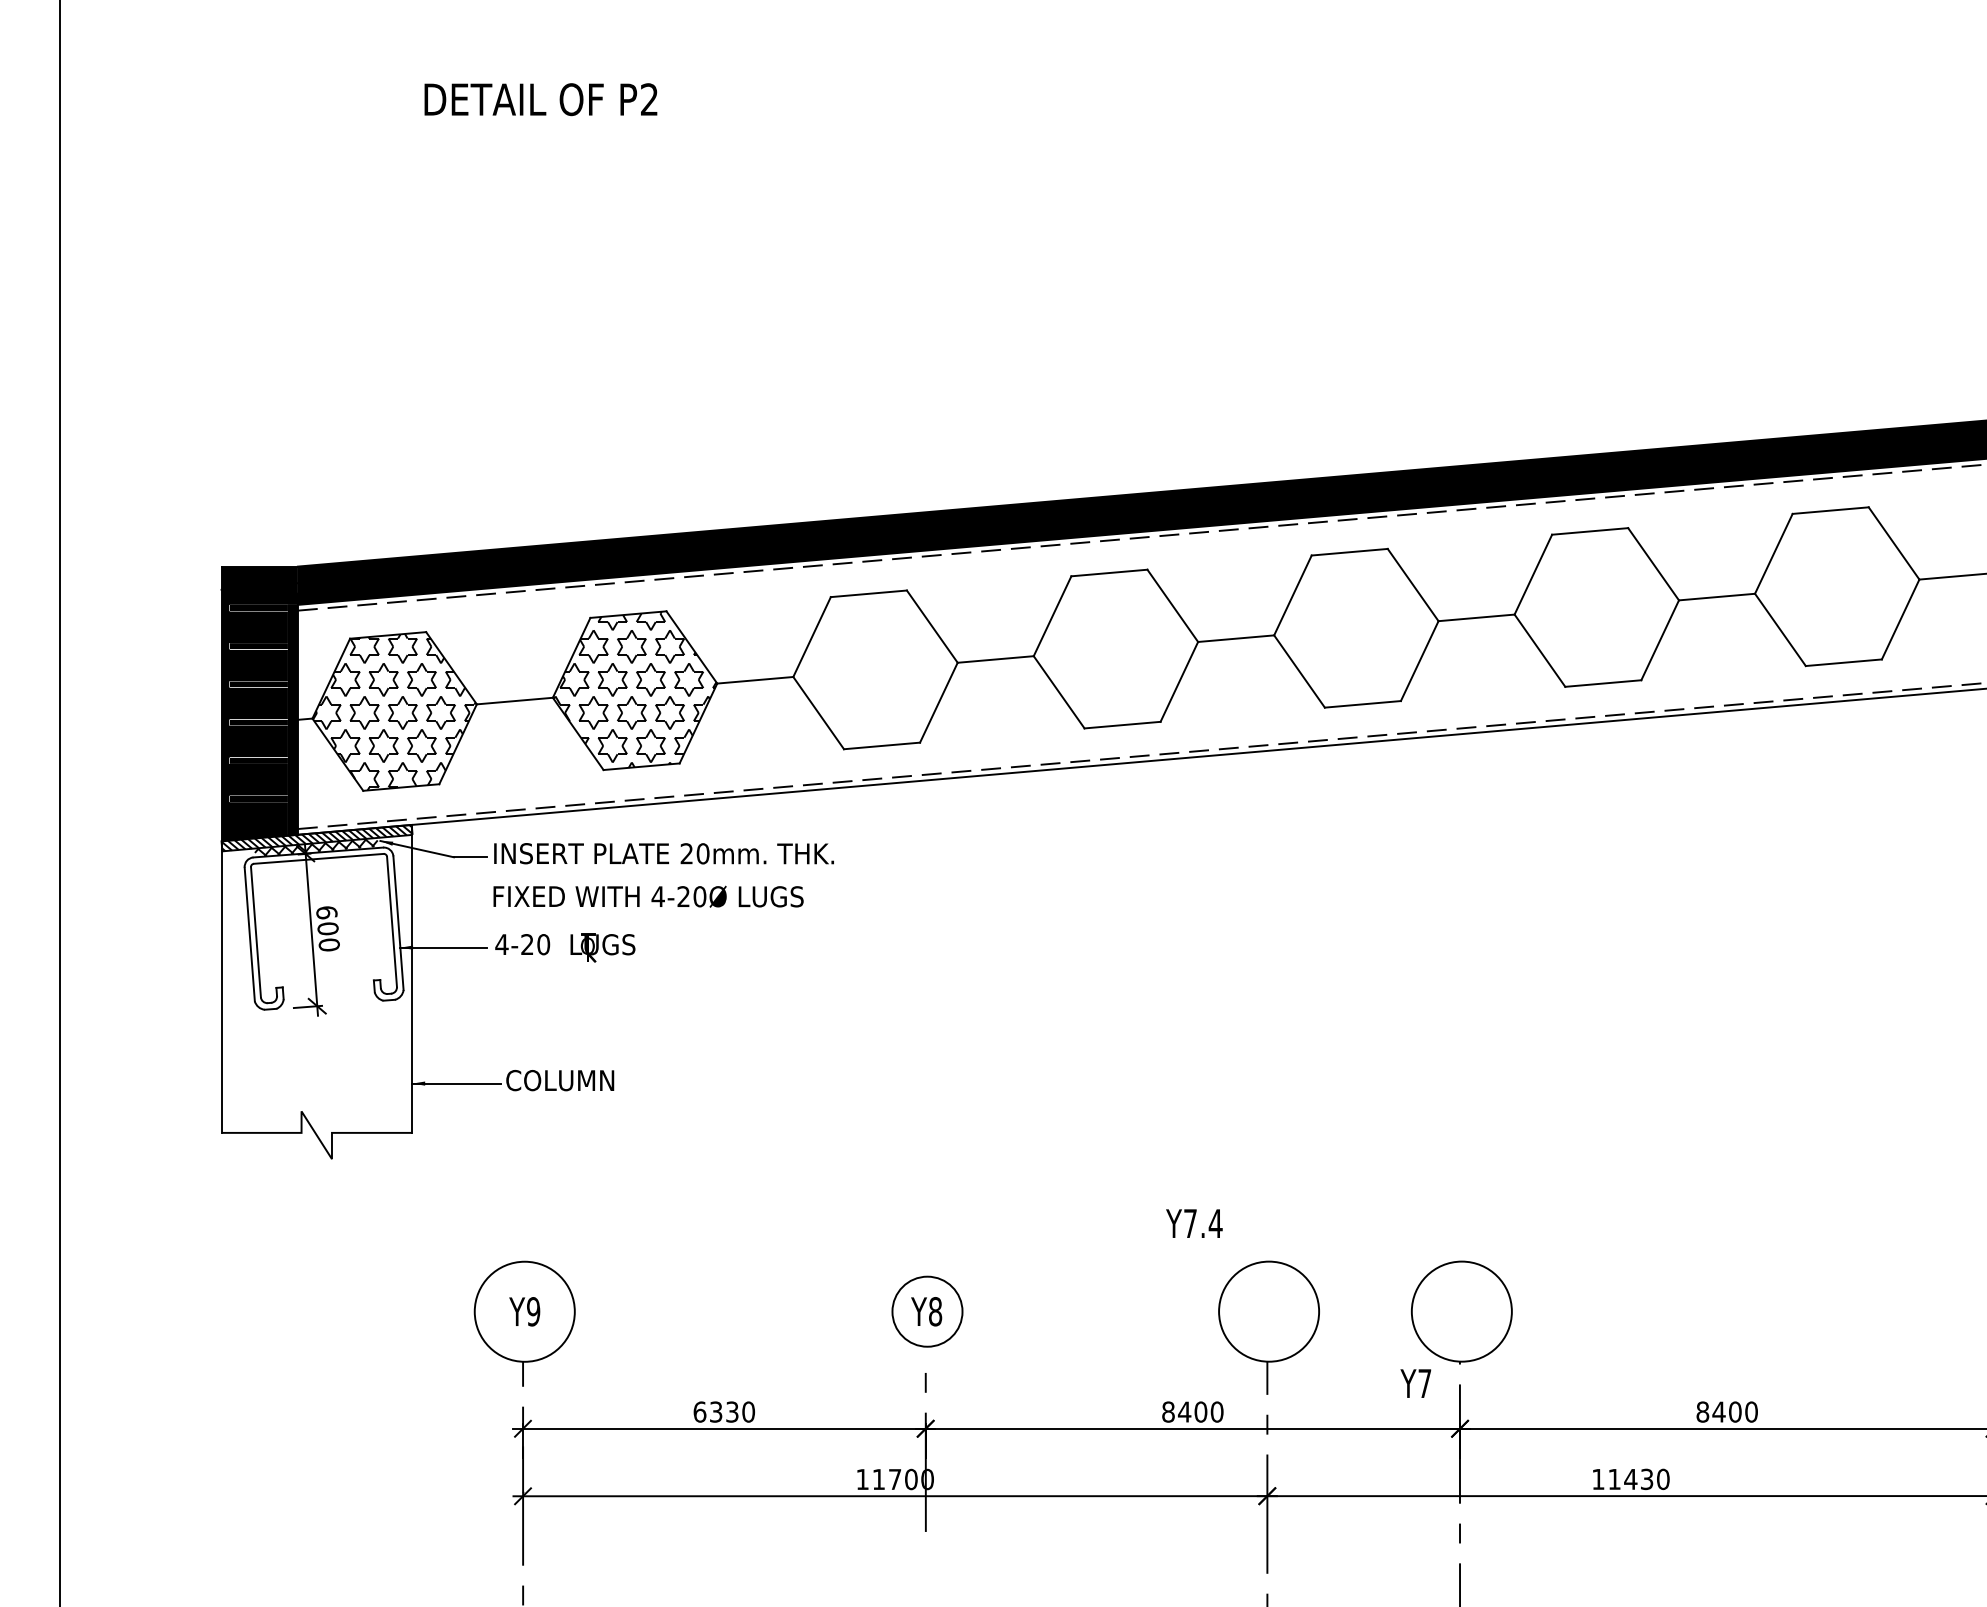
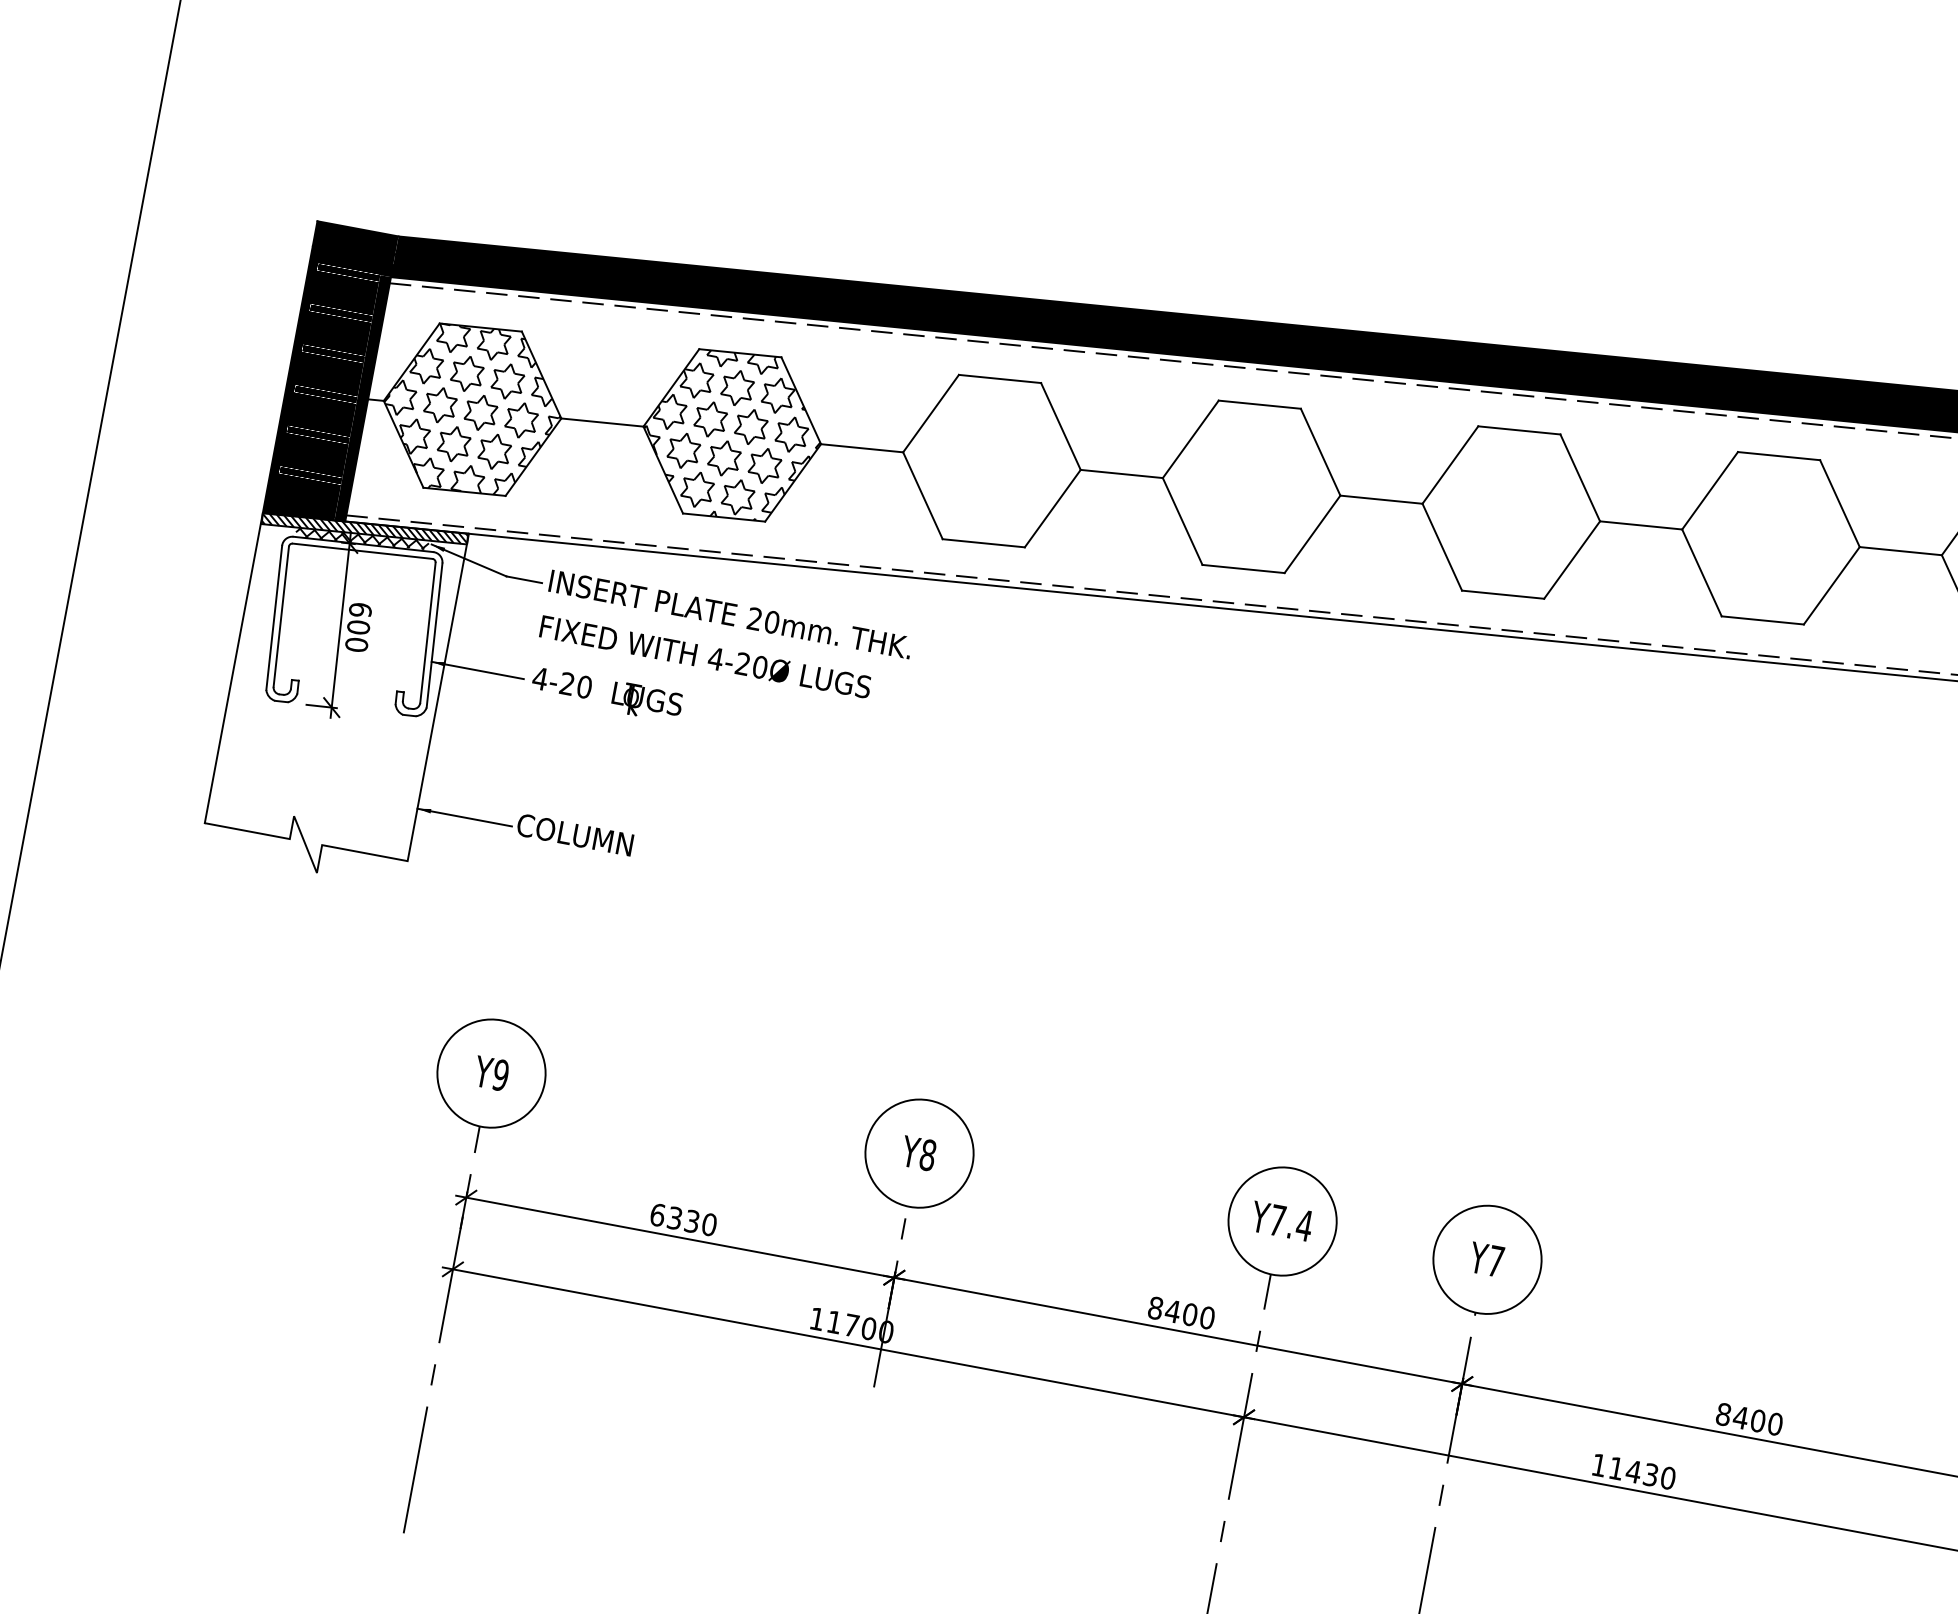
text: (1194, 1223) -> (1282, 1221), moved
circle: (927, 1311) -> (919, 1153), size x1.43
text: (1415, 1383) -> (1486, 1259), moved

